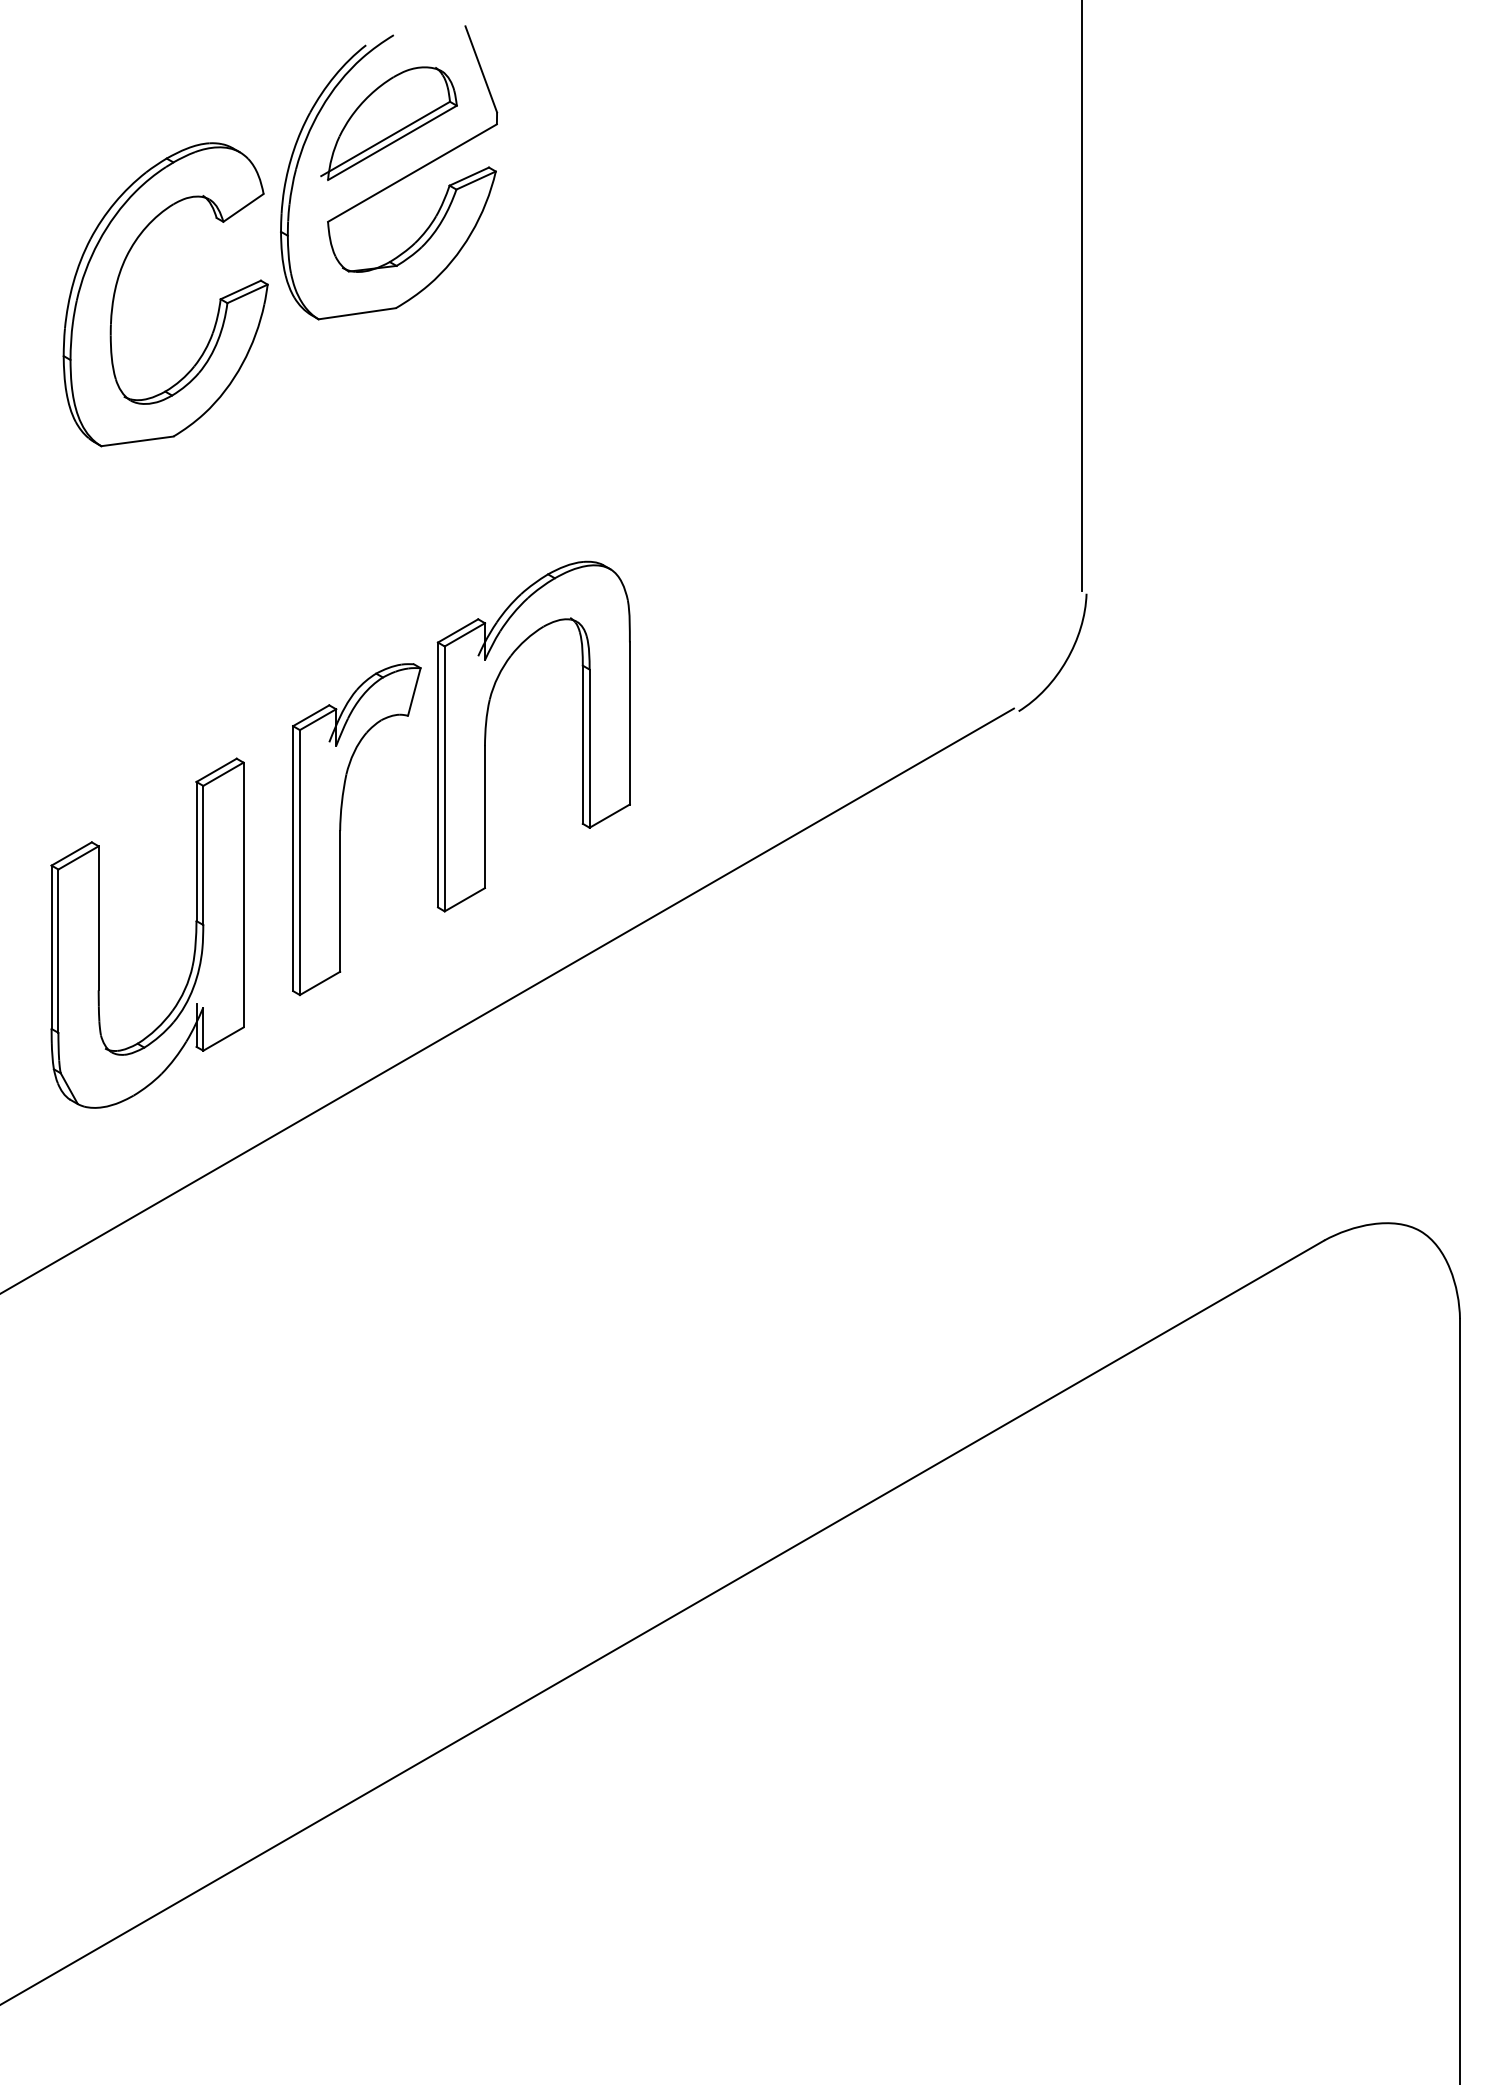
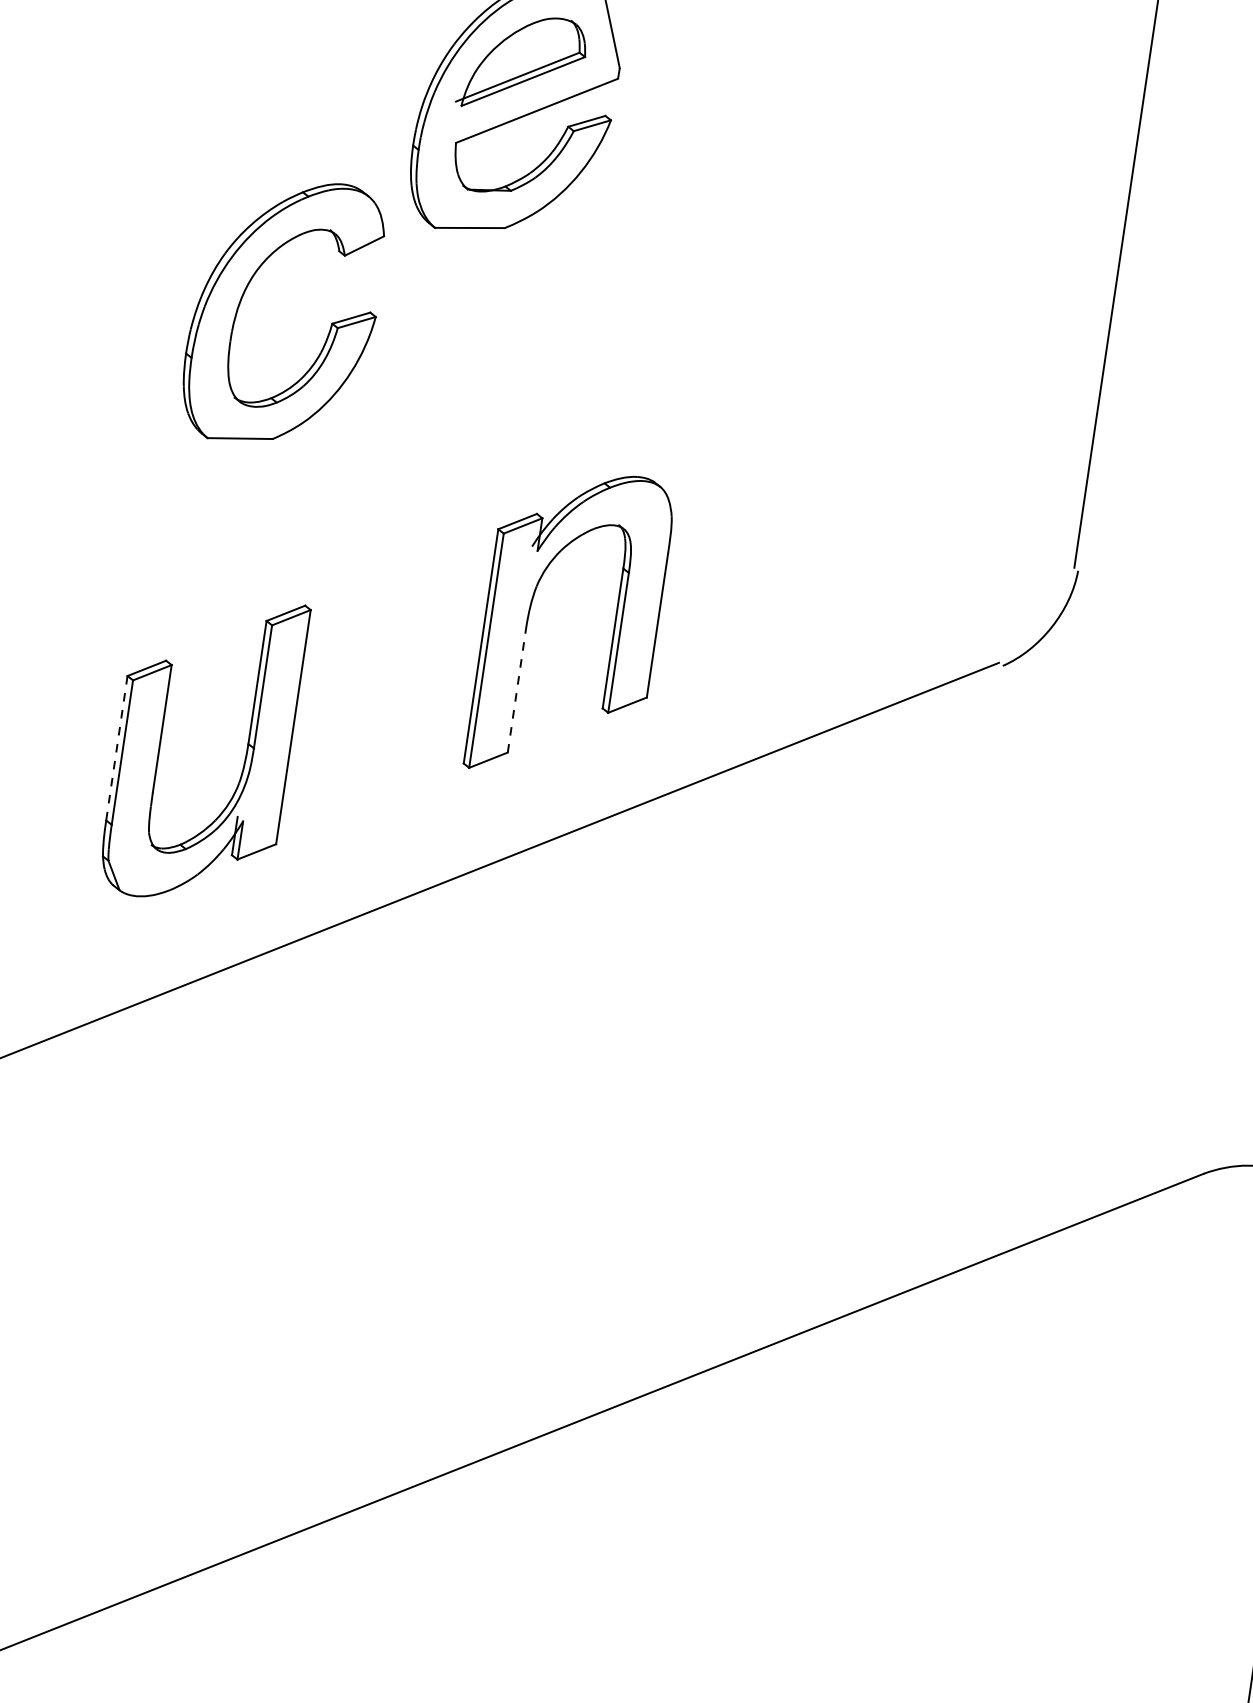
part: (118, 281) -> (244, 294), moved
line: (484, 816) -> (516, 689), solid -> dashed
part: (341, 829) -> (388, 681), removed
line: (51, 947) -> (116, 748), solid -> dashed

